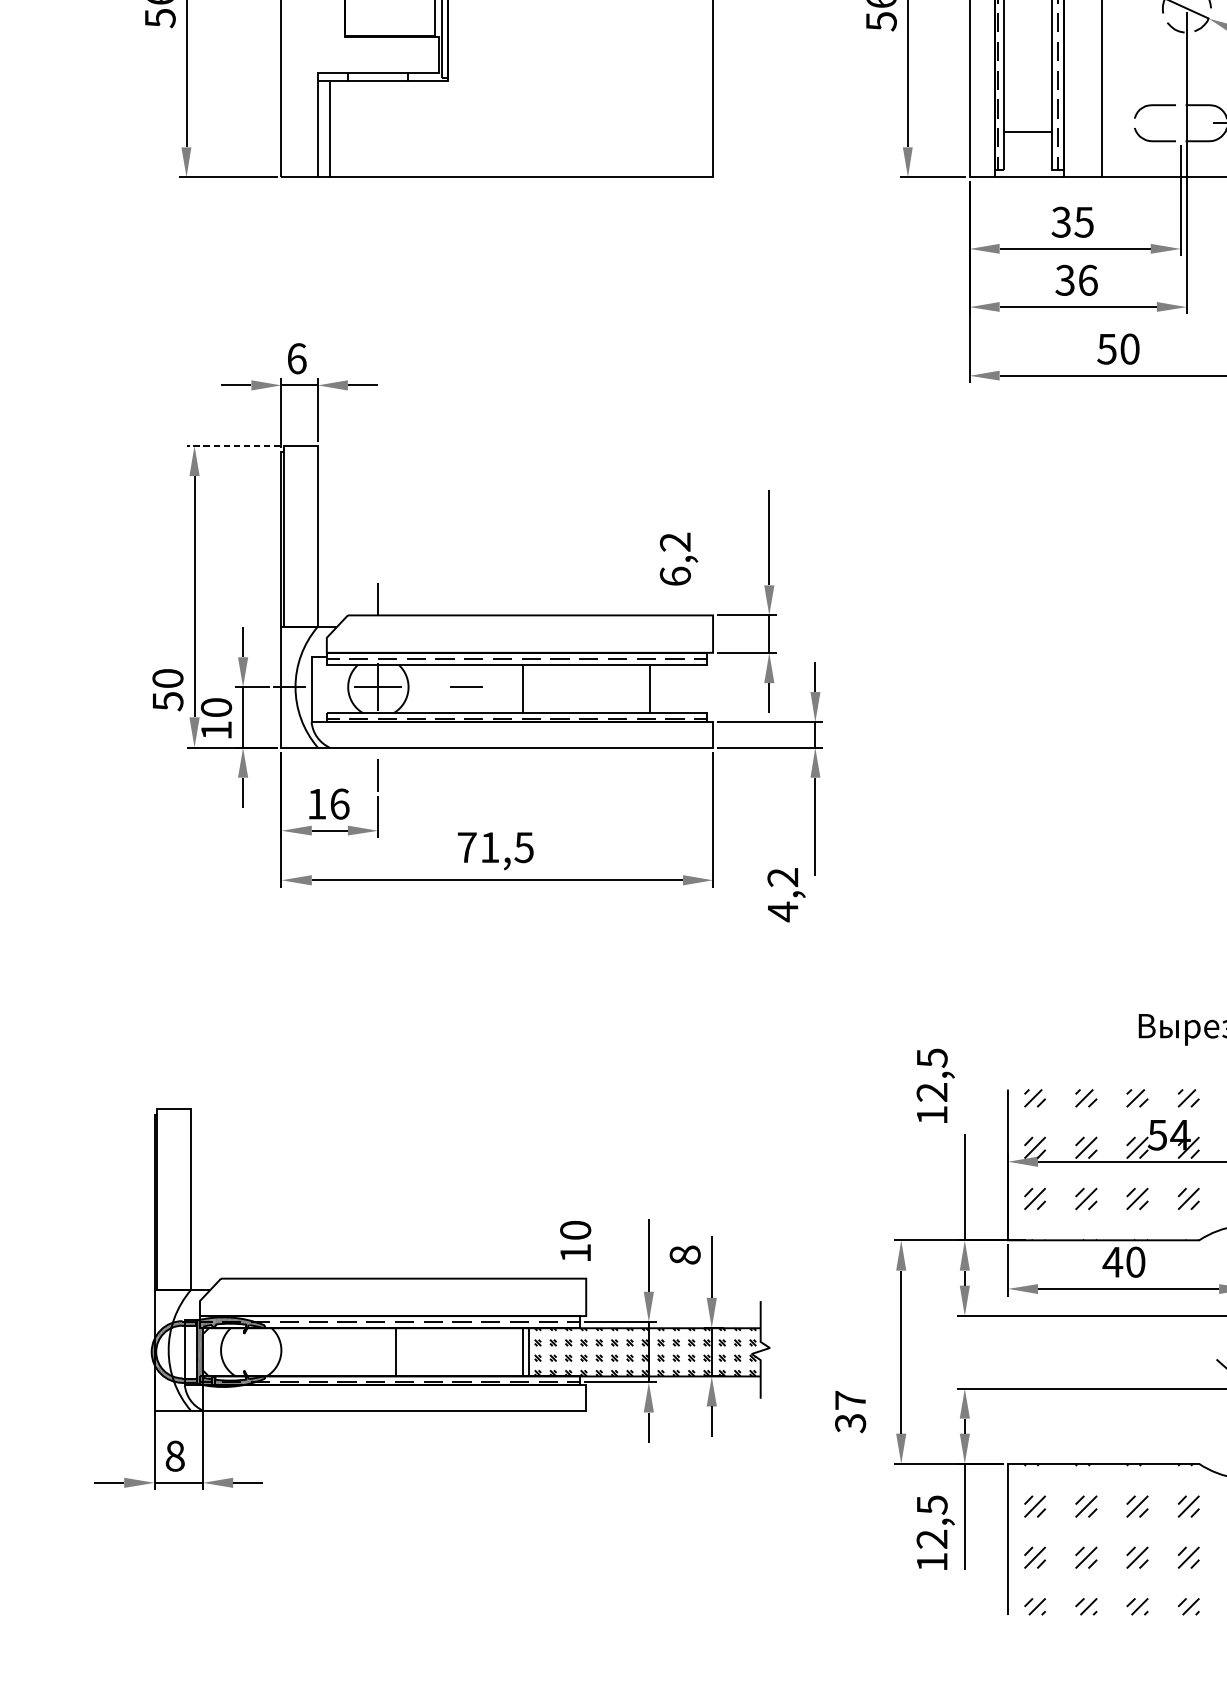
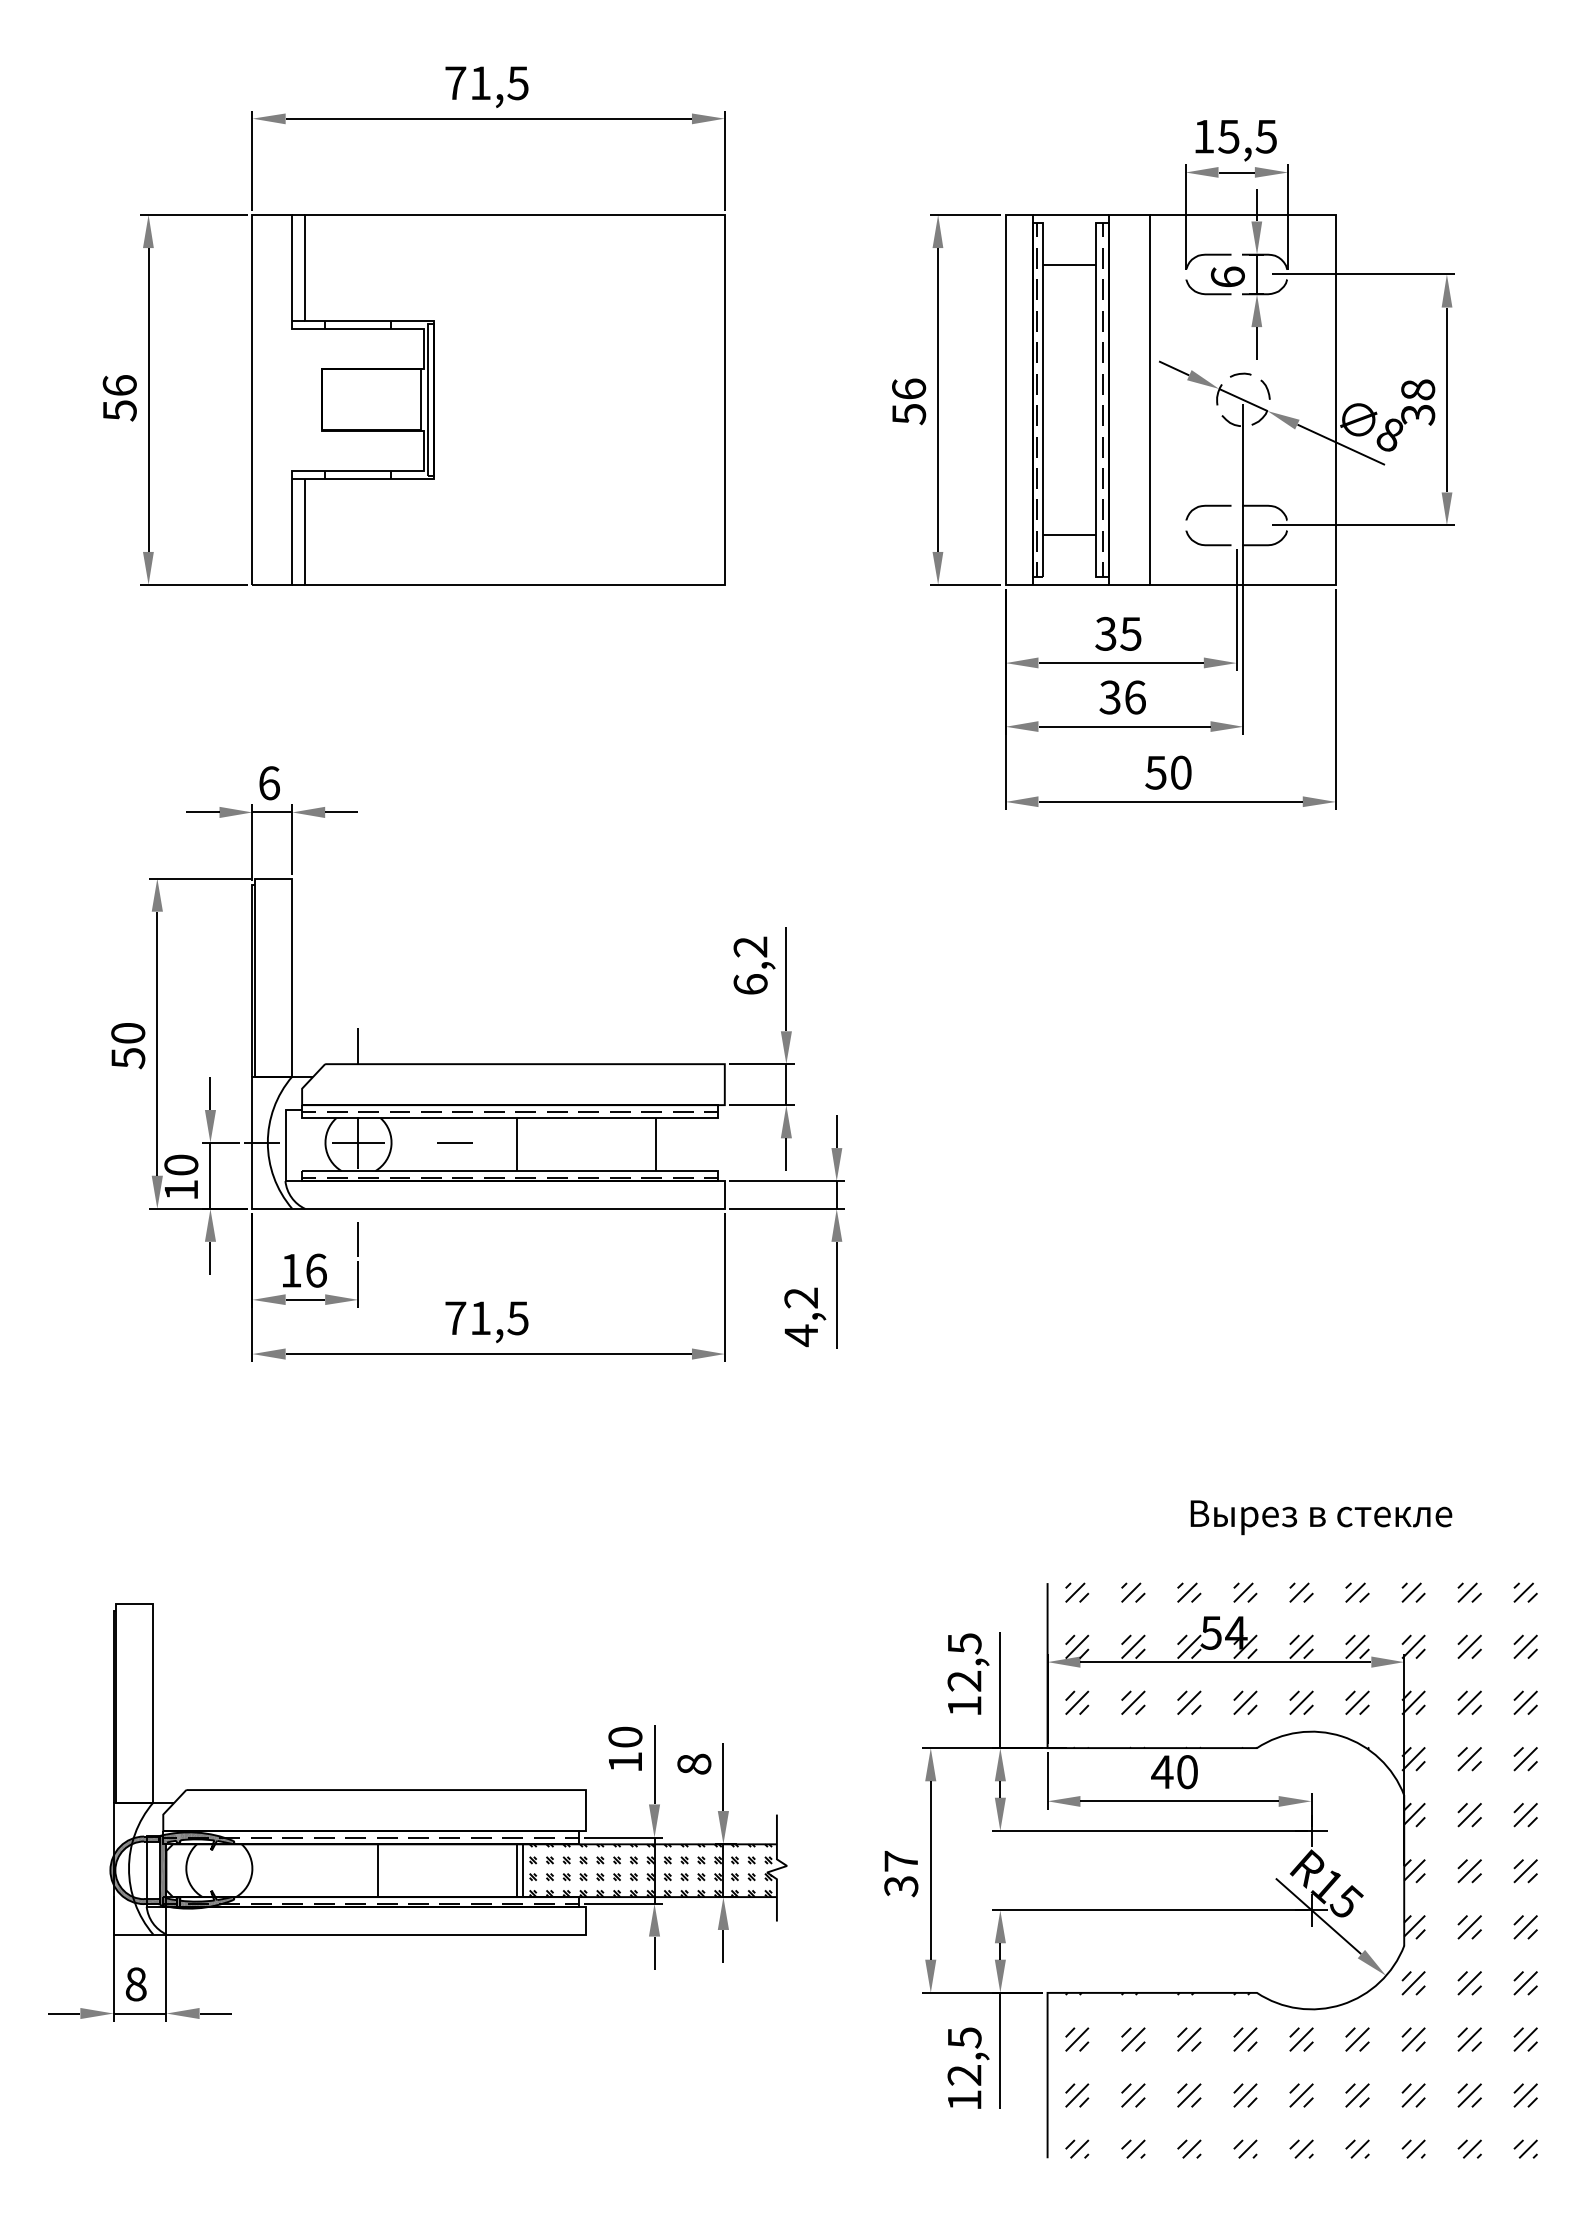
line: (233, 445) -> (199, 878), dashed -> solid
text: (678, 559) -> (754, 965), moved
text: (168, 690) -> (128, 1046), moved
text: (786, 895) -> (805, 1317), moved
text: (935, 1085) -> (968, 1673), moved
text: (575, 1240) -> (625, 1748), moved
text: (850, 1412) -> (901, 1874), moved

